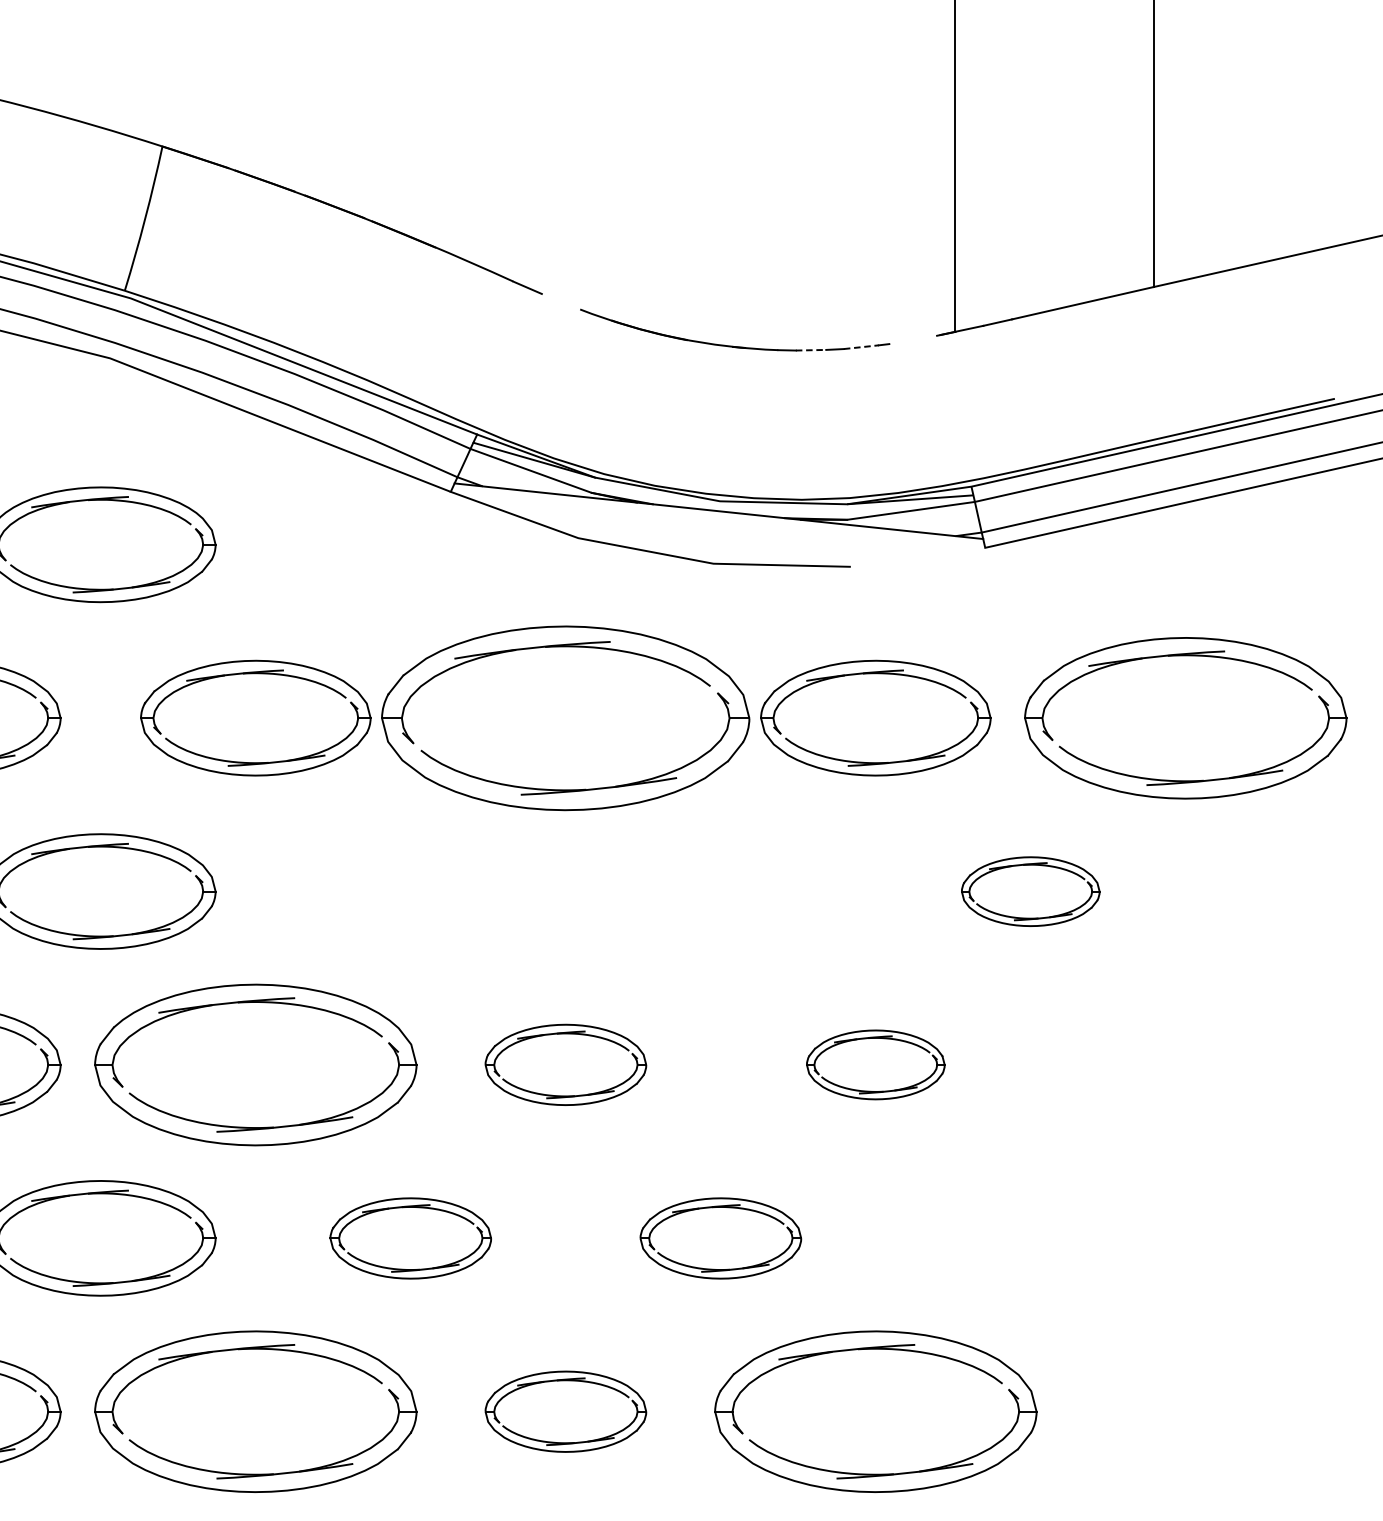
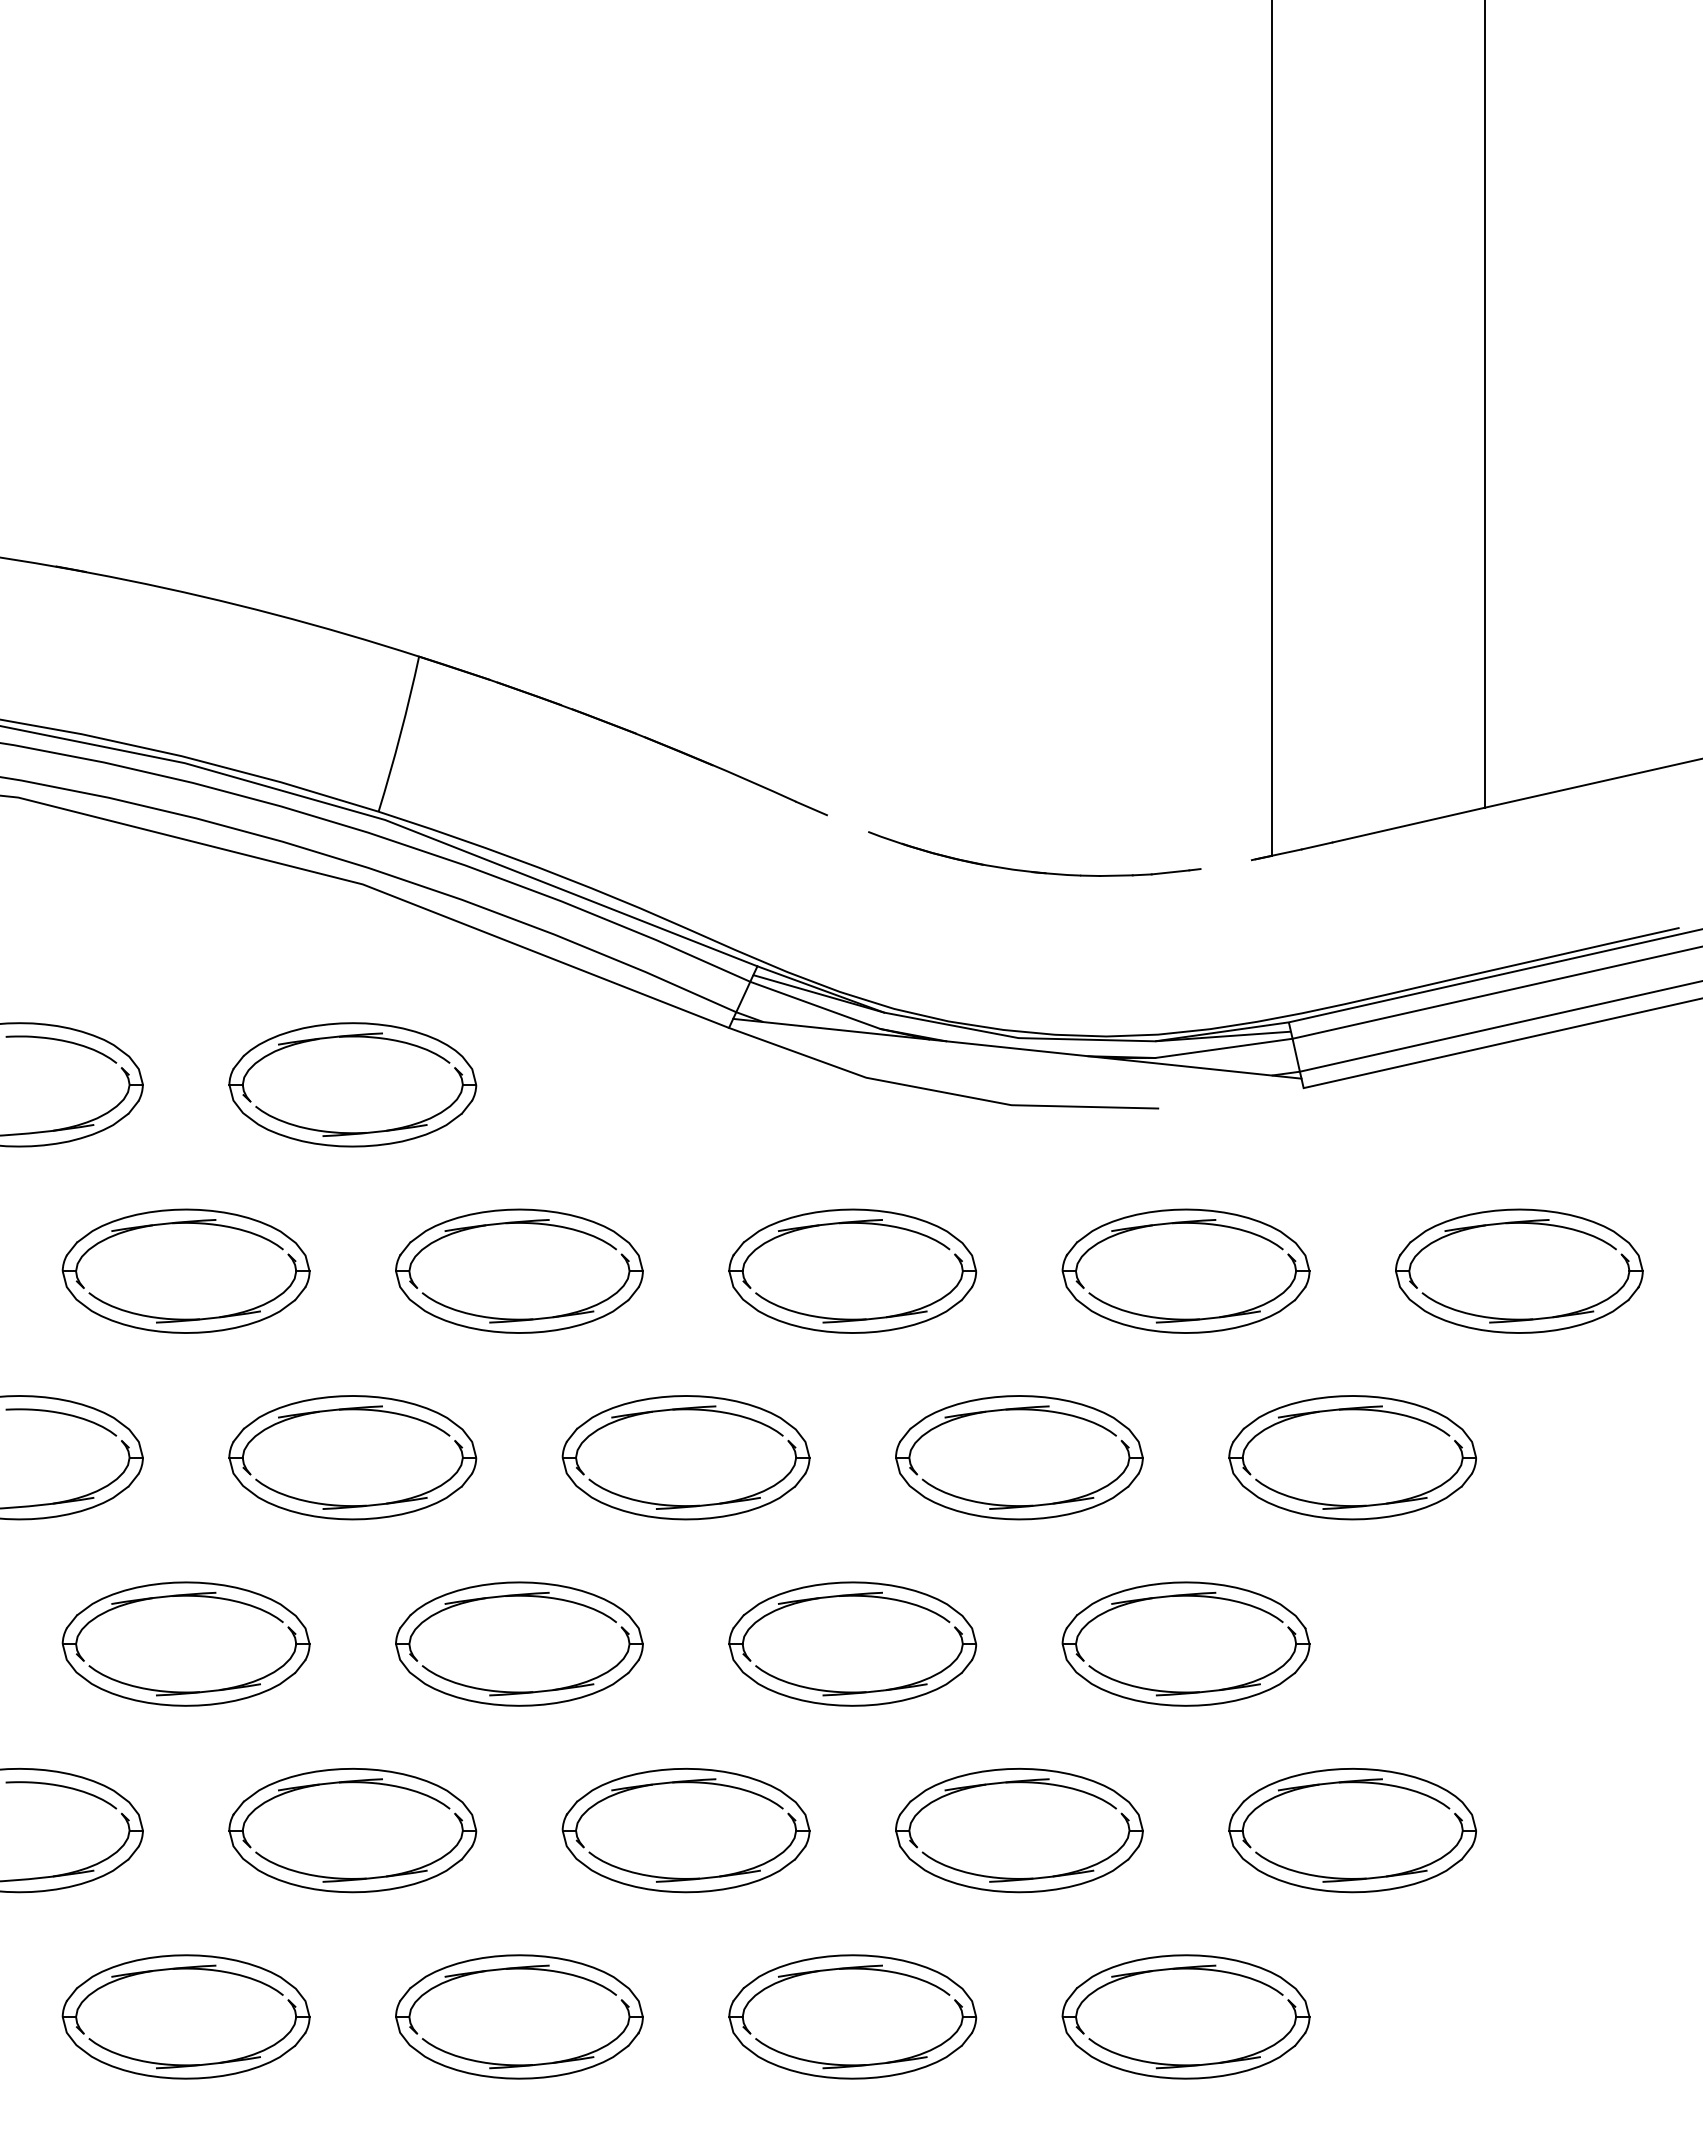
line: (861, 347) -> (1170, 872), dashed -> solid
line: (811, 350) -> (1116, 875), dashed -> solid
part: (565, 717) -> (852, 1270), size x0.62
part: (1185, 717) -> (1519, 1270), size x0.71
part: (410, 891) -> (685, 1457), added
part: (720, 891) -> (1019, 1457), added
part: (1030, 891) -> (1352, 1457), size x1.67
part: (255, 1064) -> (519, 1643), size x0.71
part: (565, 1064) -> (852, 1643), size x1.43
part: (875, 1064) -> (1185, 1643), size x1.67
part: (410, 1238) -> (685, 1830), size x1.43
part: (720, 1238) -> (1019, 1830), size x1.43
part: (1030, 1238) -> (1352, 1830), added
part: (255, 1411) -> (519, 2016), size x0.71
part: (565, 1411) -> (852, 2016), size x1.43
part: (875, 1411) -> (1185, 2016), size x0.71

